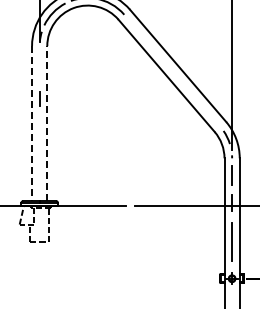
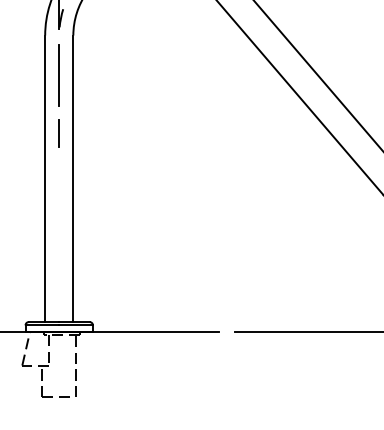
line: (39, 67) -> (58, 75), added
line: (47, 123) -> (73, 178), dashed -> solid
line: (32, 124) -> (45, 180), dashed -> solid

